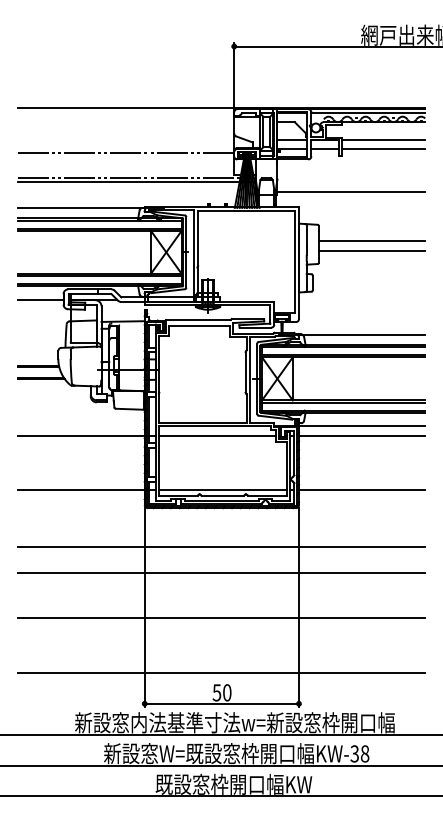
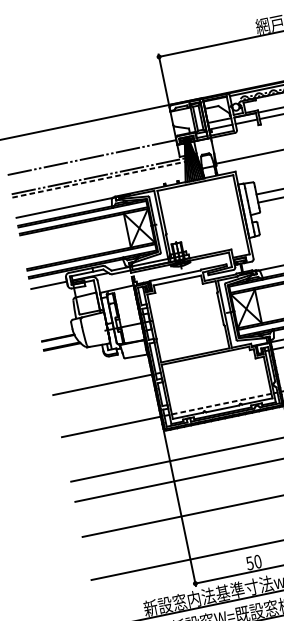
line: (136, 182) -> (104, 178), solid -> dashed
line: (217, 435) -> (208, 362), removed
line: (222, 489) -> (221, 404), solid -> dashed

